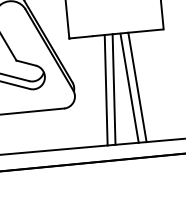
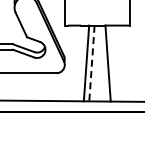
line: (129, 88) -> (102, 63), removed
line: (113, 89) -> (91, 63), solid -> dashed

